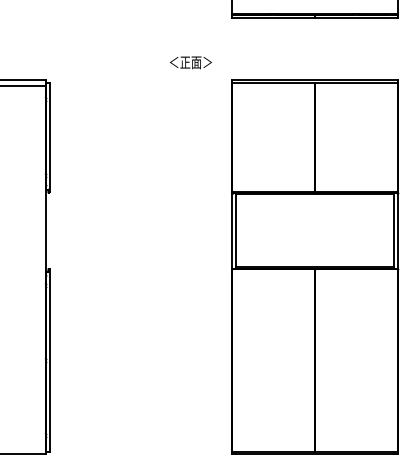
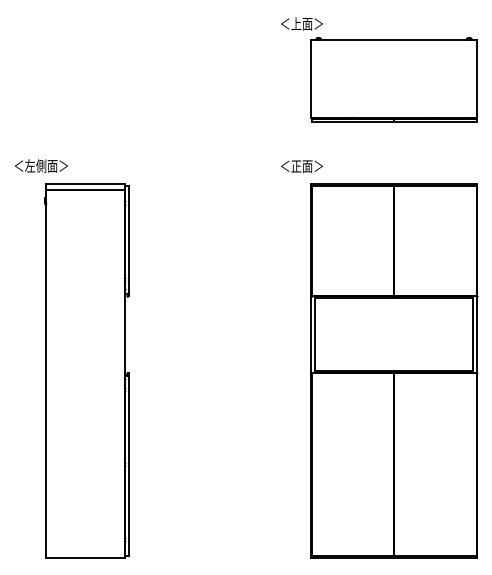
text: (190, 62) -> (301, 166), moved

